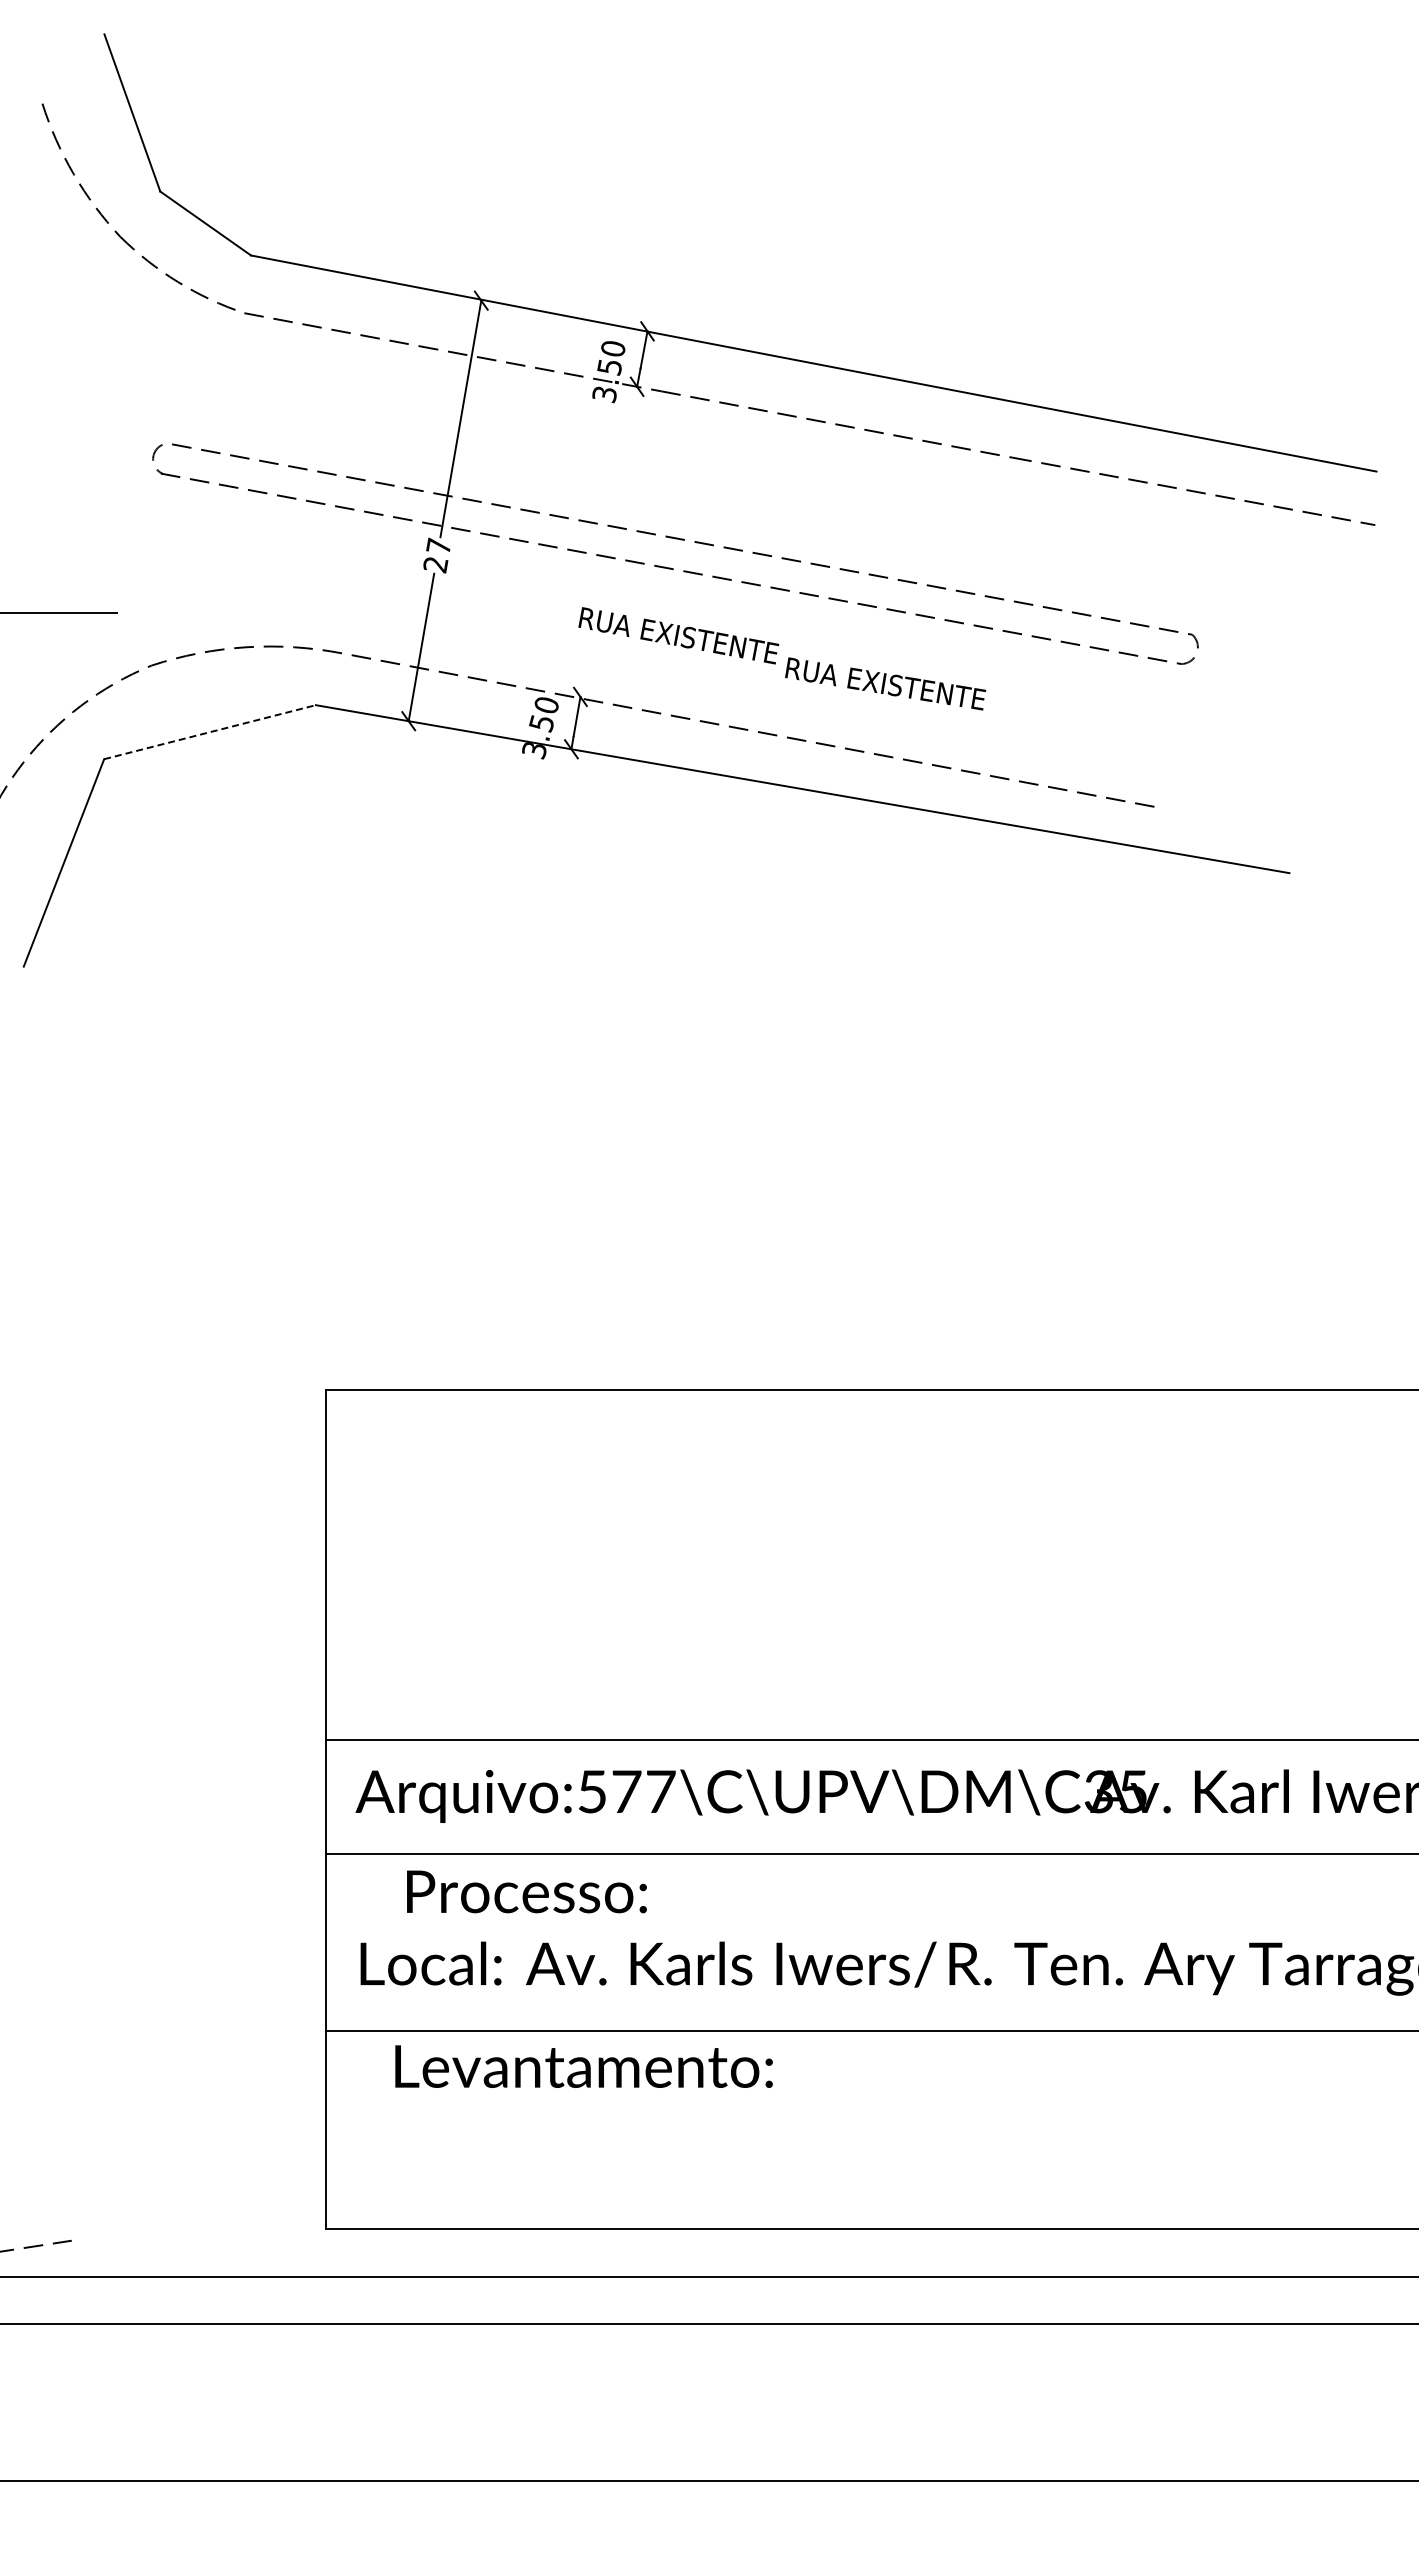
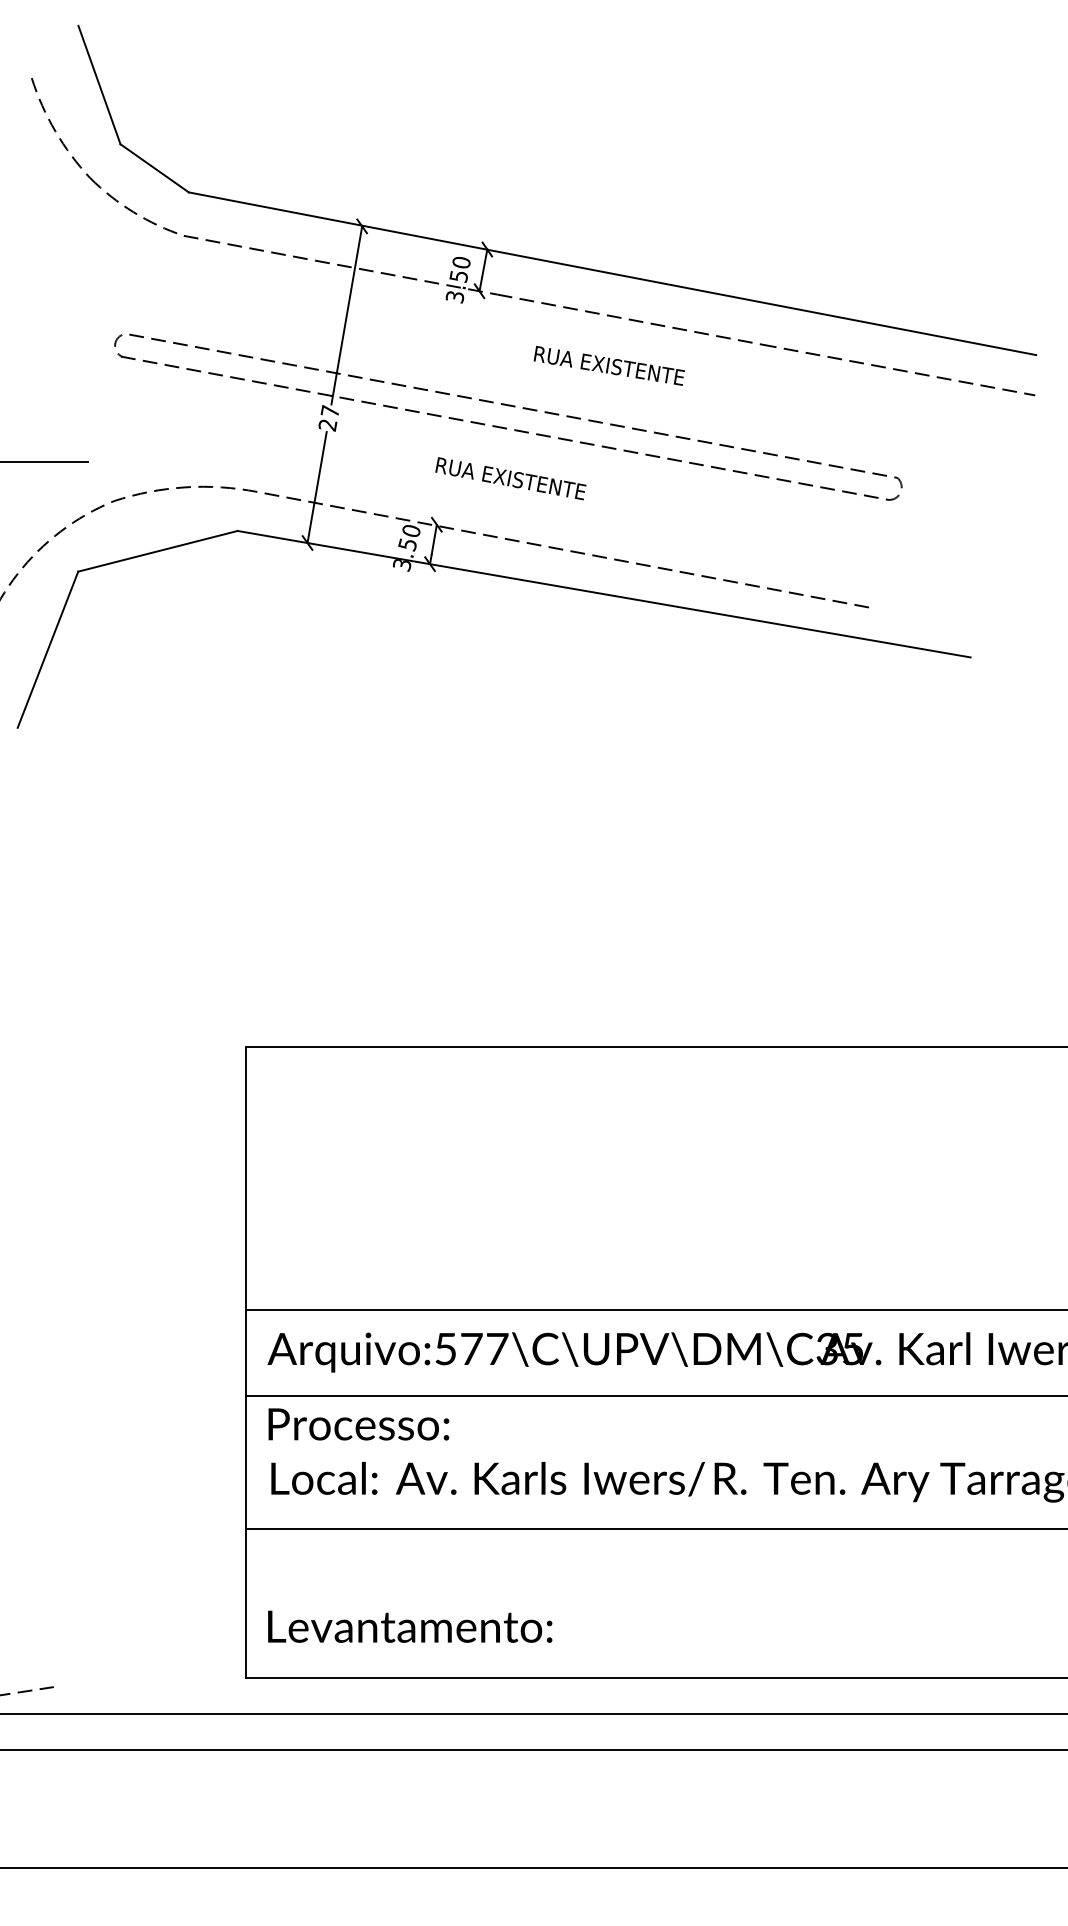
text: (885, 683) -> (609, 365), moved
line: (210, 732) -> (158, 551), dashed -> solid
text: (526, 1891) -> (358, 1424), moved
text: (583, 2066) -> (409, 1626), moved

